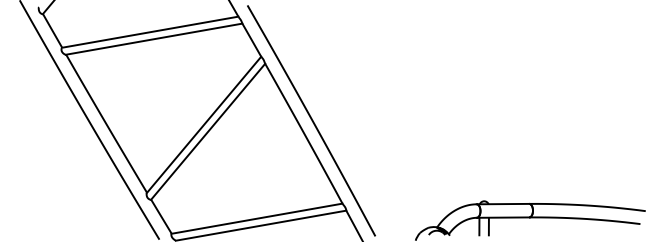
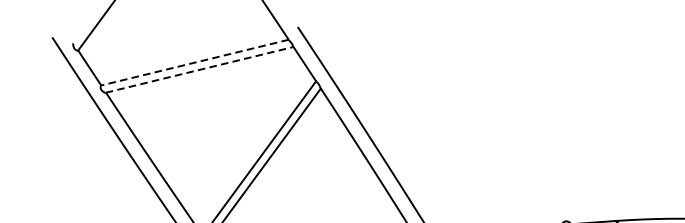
line: (150, 32) -> (195, 62), solid -> dashed
line: (154, 39) -> (200, 70), solid -> dashed

